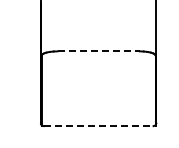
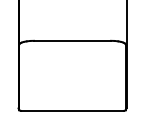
line: (99, 51) -> (73, 40), dashed -> solid
line: (98, 126) -> (72, 111), dashed -> solid

